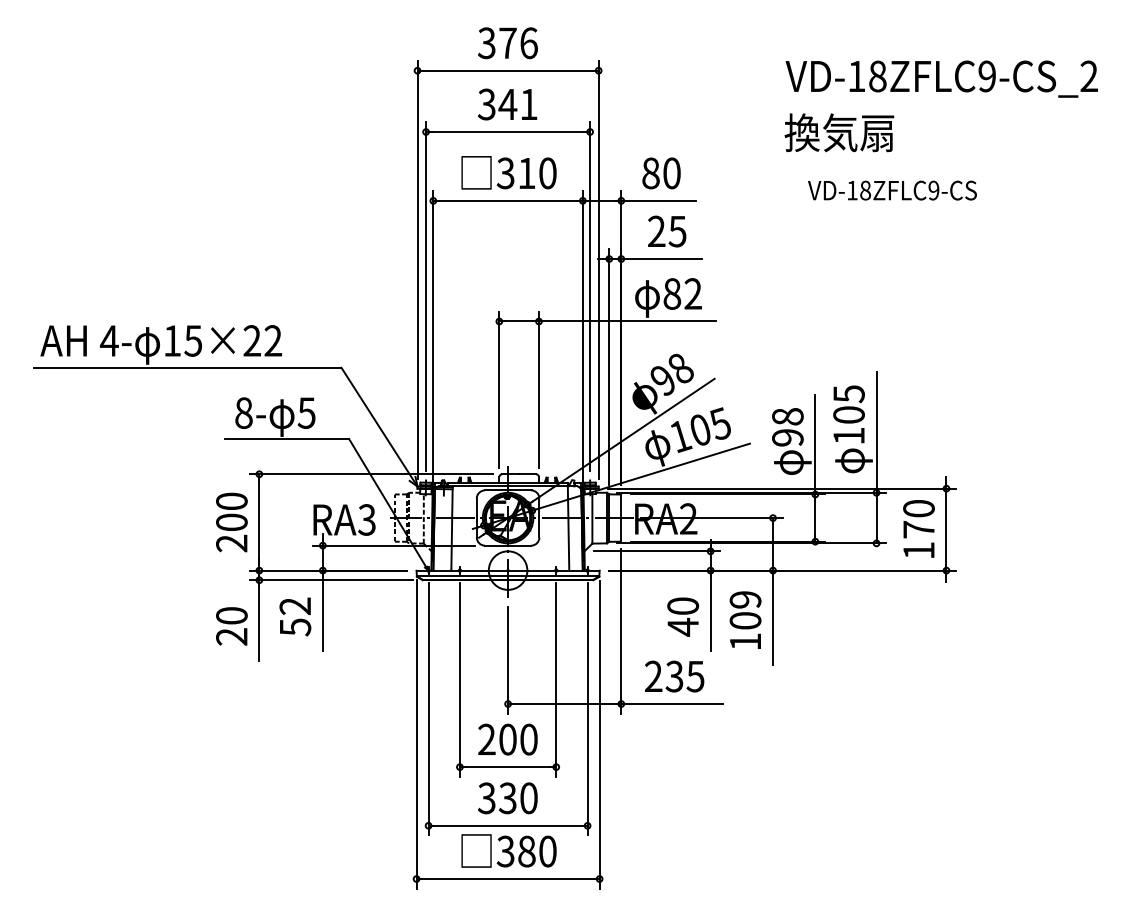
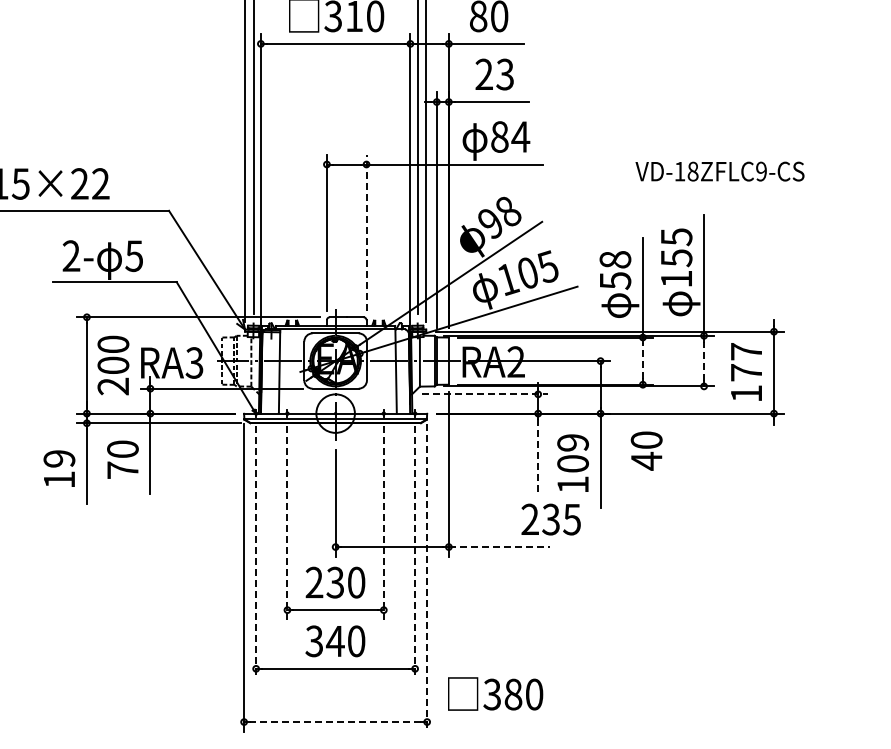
text: (892, 190) -> (720, 171), moved
text: (677, 230) -> (505, 73), 25 -> 23
text: (692, 293) -> (520, 136), 82 -> 84
line: (538, 389) -> (366, 232), solid -> dashed
text: (243, 412) -> (71, 255), 8- -> 2-
text: (848, 415) -> (676, 258), 105 -> 155
text: (787, 437) -> (615, 280), 98 -> 58
text: (918, 508) -> (746, 351), 170 -> 177
line: (815, 518) -> (643, 361), solid -> dashed
line: (876, 518) -> (704, 361), solid -> dashed
text: (231, 522) -> (113, 365), moved
line: (657, 551) -> (485, 394), solid -> dashed
line: (710, 614) -> (538, 457), solid -> dashed
text: (295, 616) -> (123, 459), 52 -> 70
text: (683, 616) -> (647, 450), moved
text: (231, 626) -> (59, 469), 20 -> 19
text: (674, 676) -> (551, 519), moved
line: (459, 680) -> (287, 523), solid -> dashed
line: (556, 680) -> (384, 523), solid -> dashed
line: (671, 704) -> (499, 547), solid -> dashed
line: (428, 709) -> (256, 552), solid -> dashed
line: (587, 709) -> (415, 552), solid -> dashed
line: (599, 735) -> (427, 578), solid -> dashed
text: (507, 739) -> (335, 582), 200 -> 230
text: (507, 798) -> (335, 641), 330 -> 340
text: (508, 850) -> (495, 693), moved
line: (508, 879) -> (336, 722), solid -> dashed

